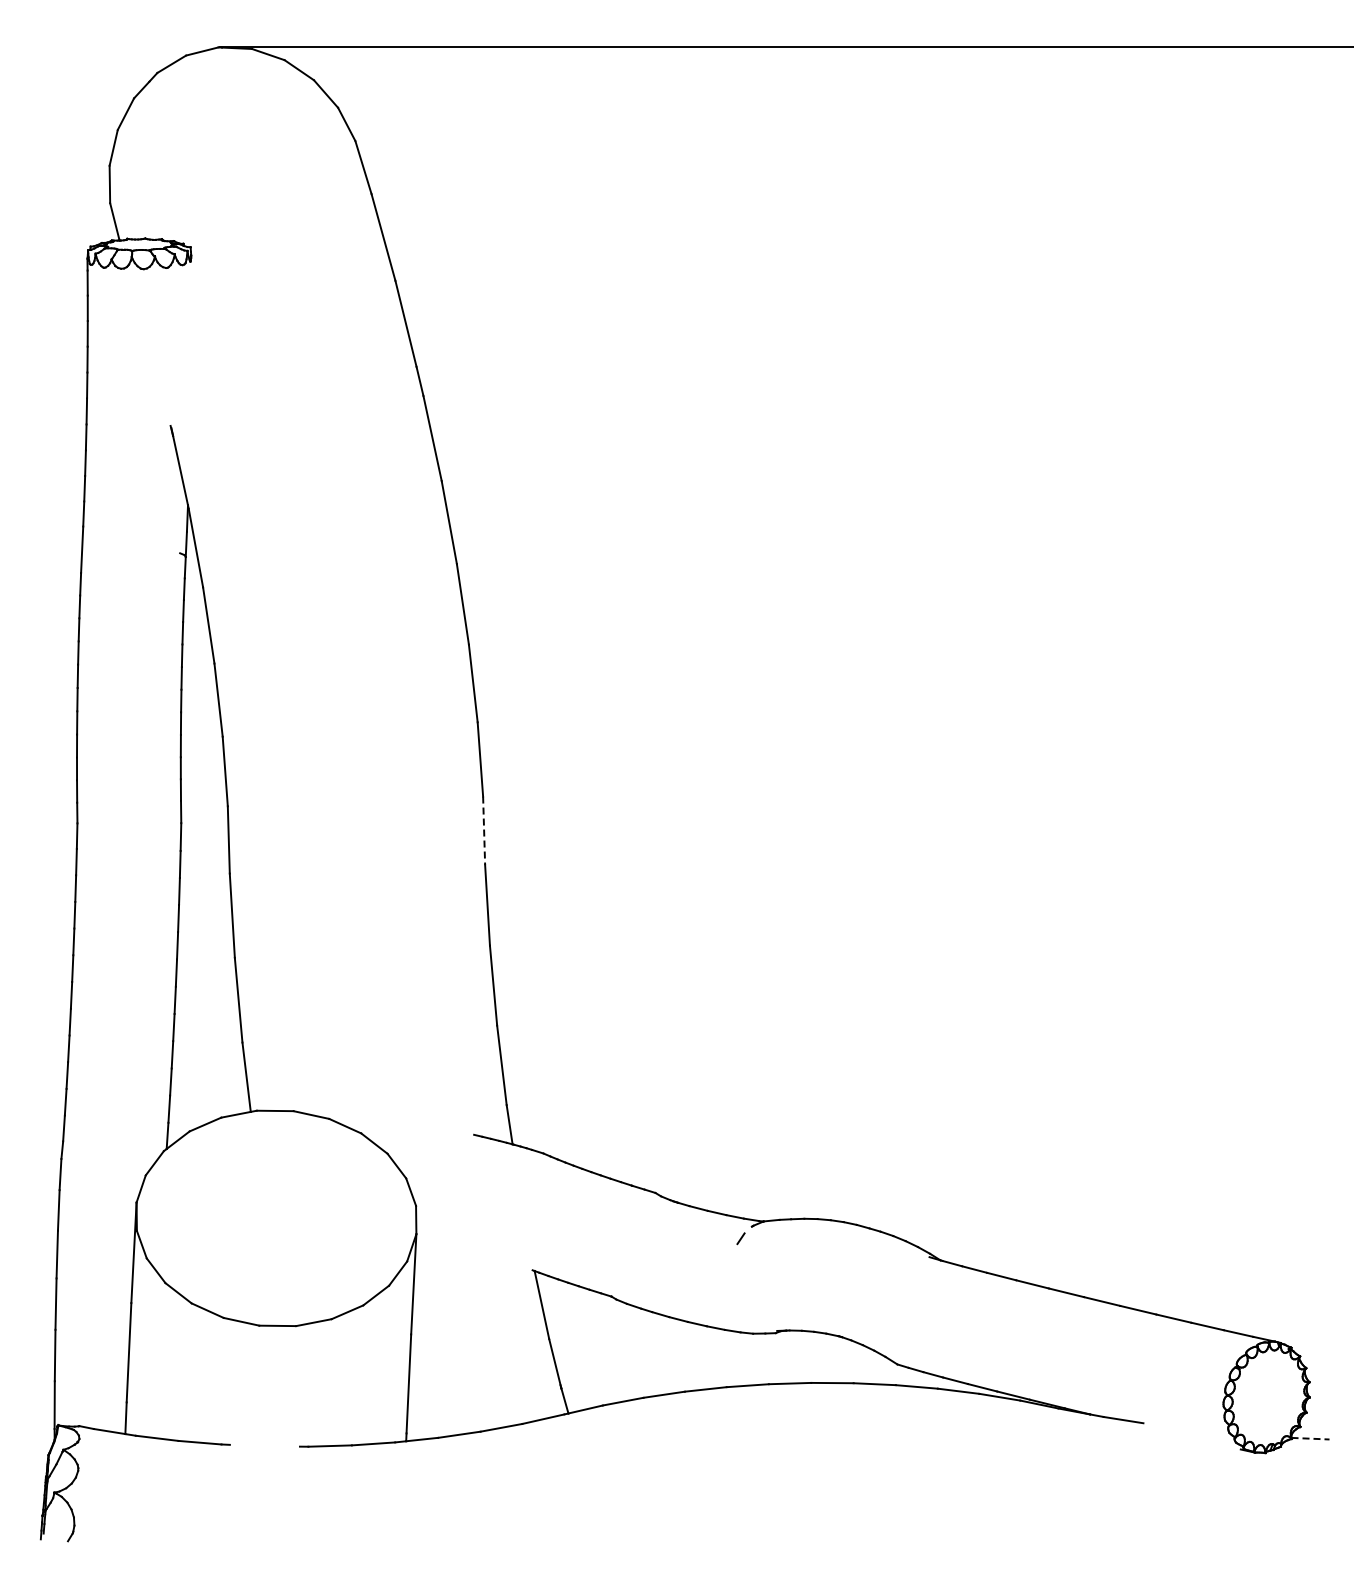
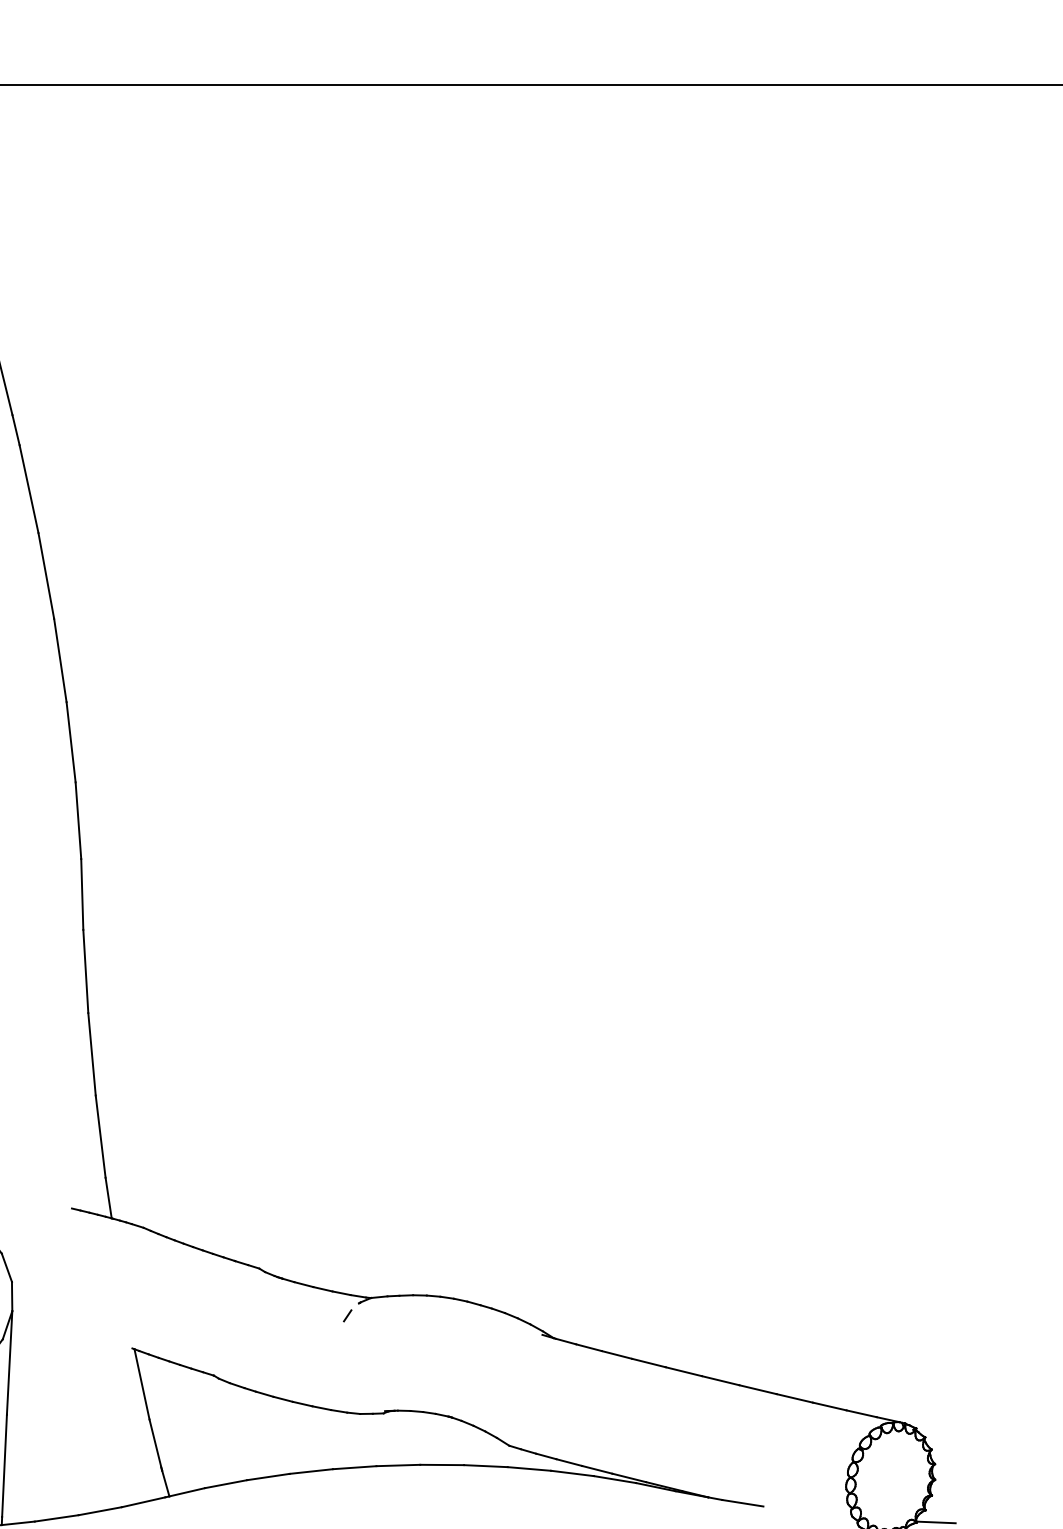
line: (484, 831) -> (82, 895), dashed -> solid
line: (1311, 1438) -> (937, 1522), dashed -> solid

